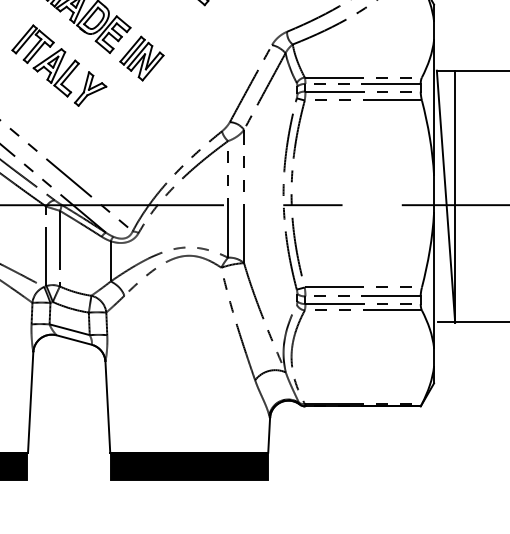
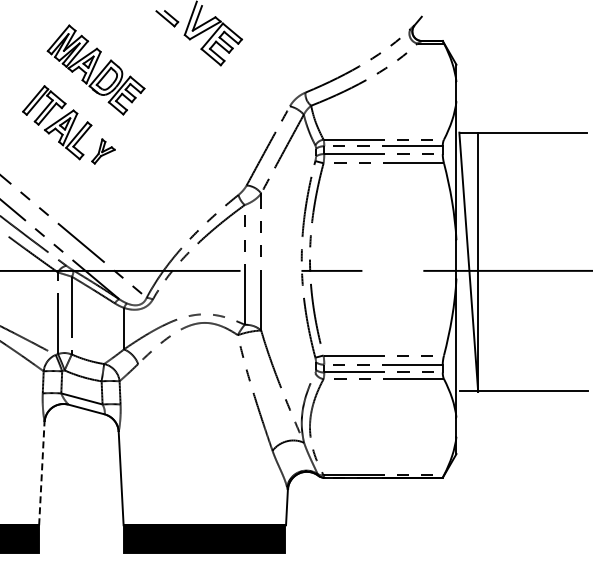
part: (142, 57) -> (156, 119), removed
part: (90, 89) -> (103, 151), size x0.7
line: (30, 402) -> (41, 473), solid -> dashed

